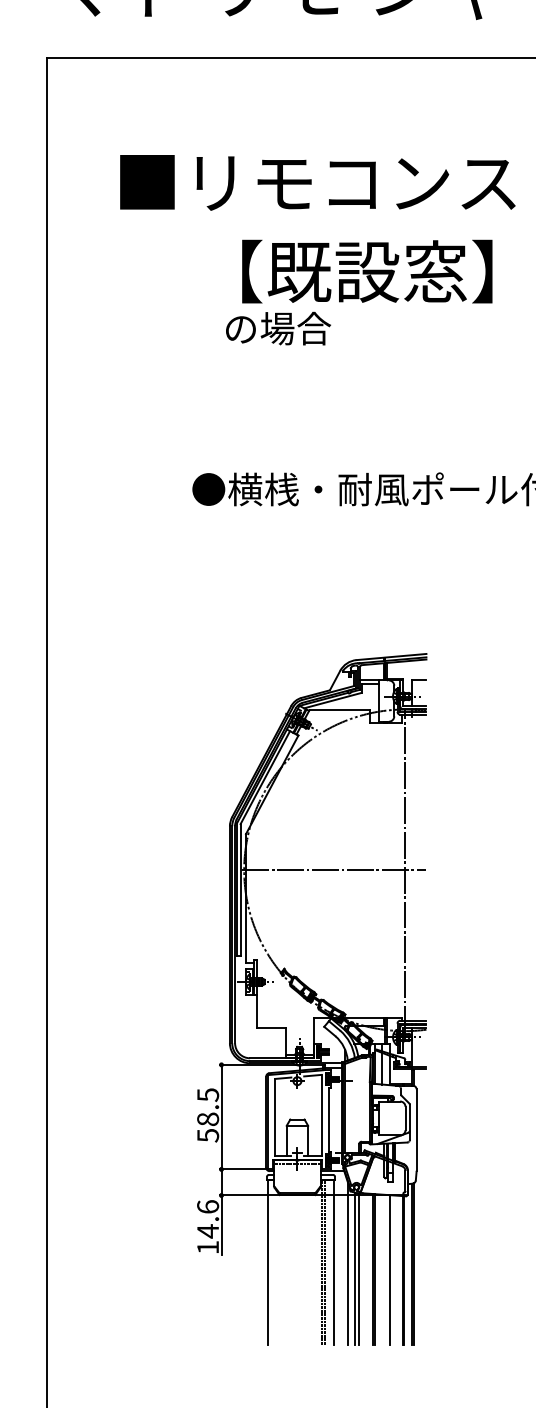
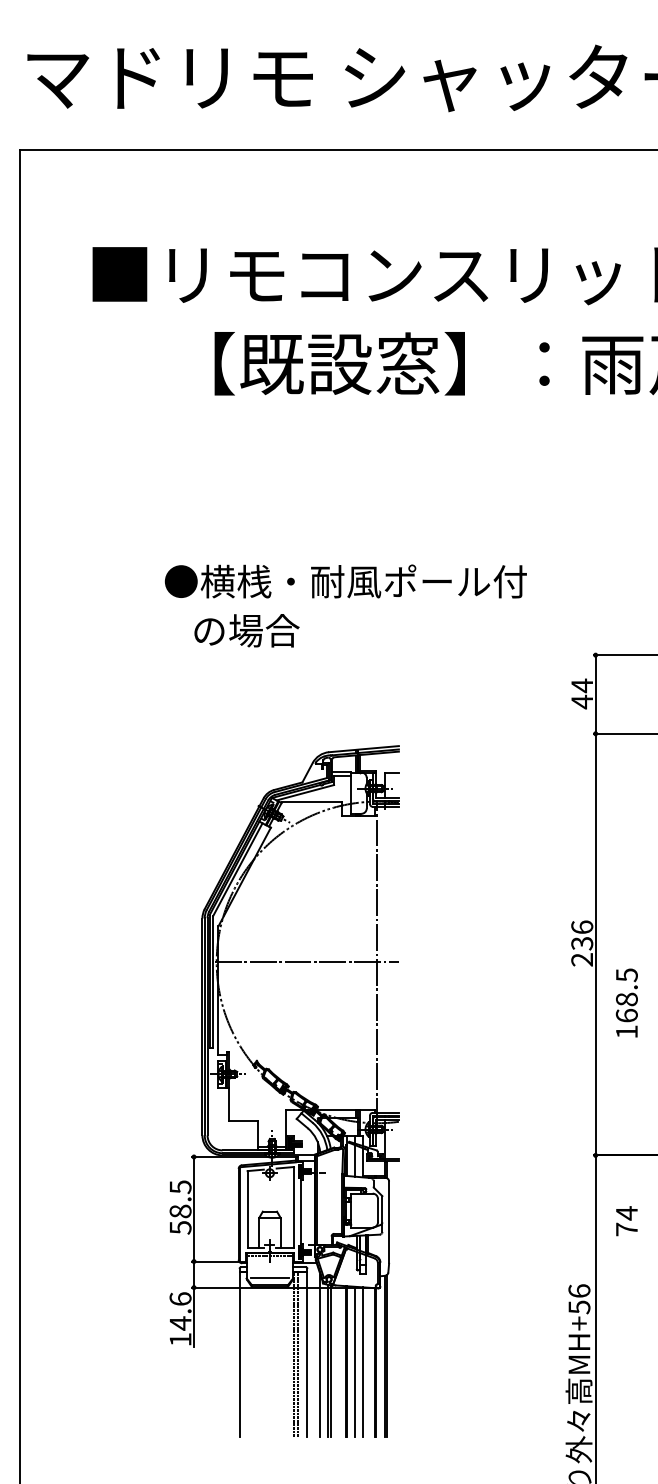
text: (278, 328) -> (246, 630), moved
line: (297, 1186) -> (269, 1278), added
line: (382, 1269) -> (354, 1361), added

